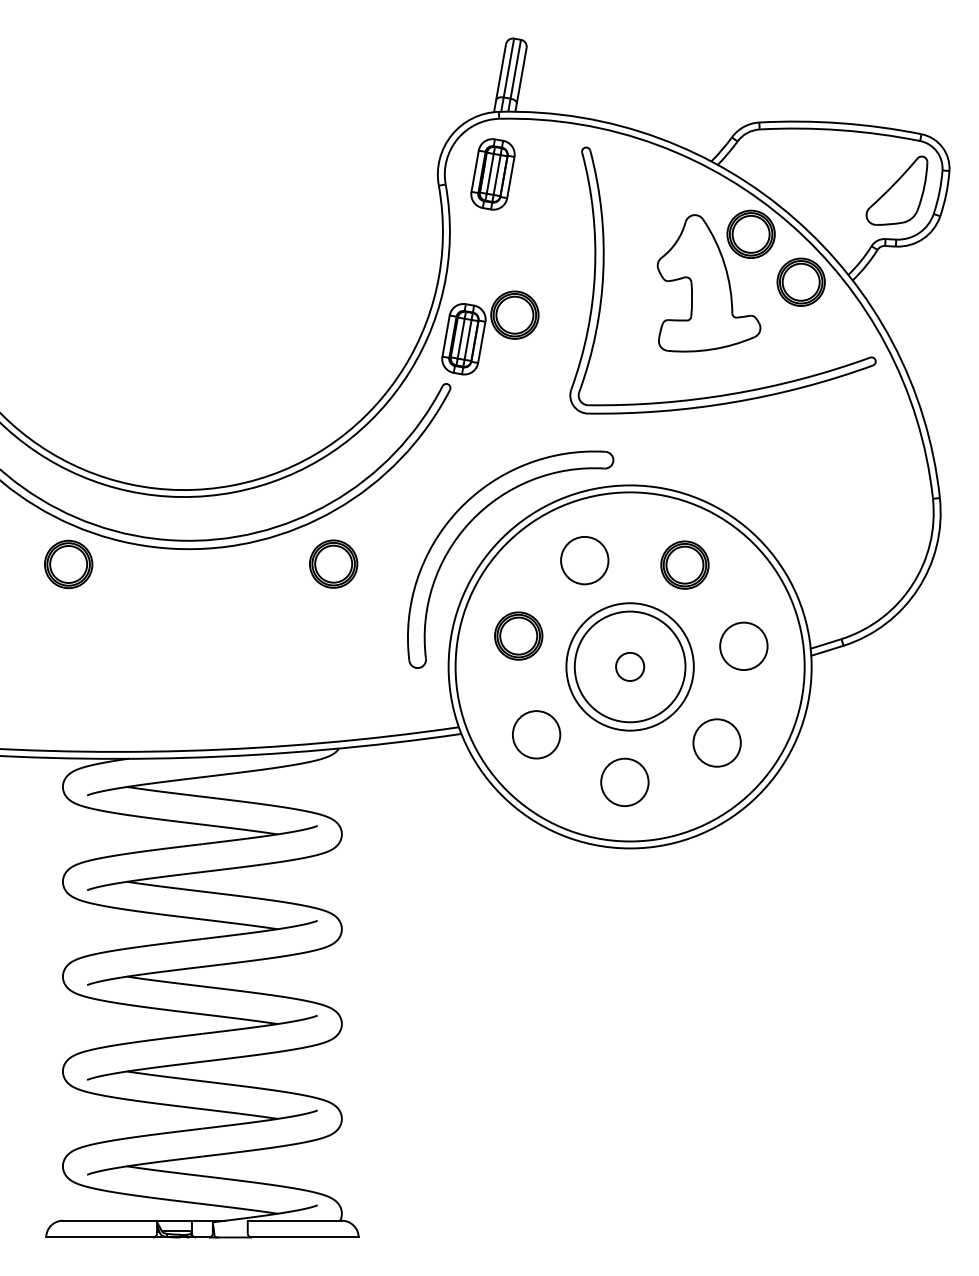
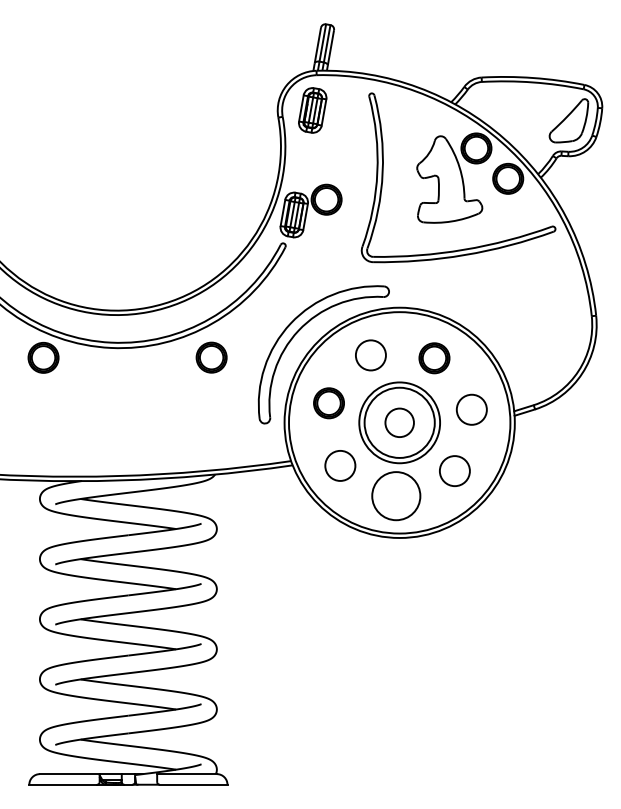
circle: (629, 666) -> (399, 422), size x1.6
circle: (625, 781) -> (396, 495), size x1.6

